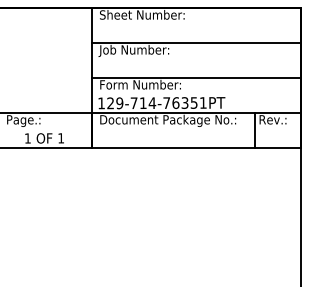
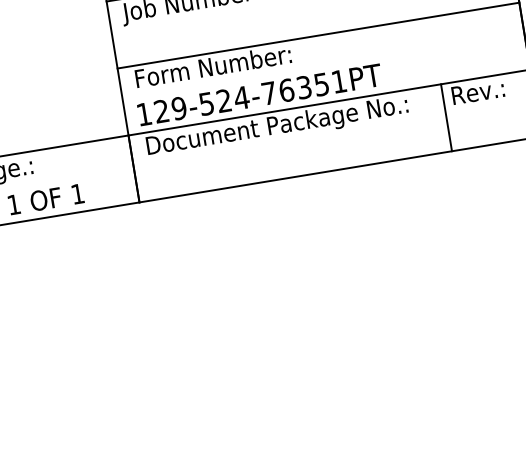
text: (138, 103) -> (215, 102), 129-714-76351PT -> 129-524-76351PT

